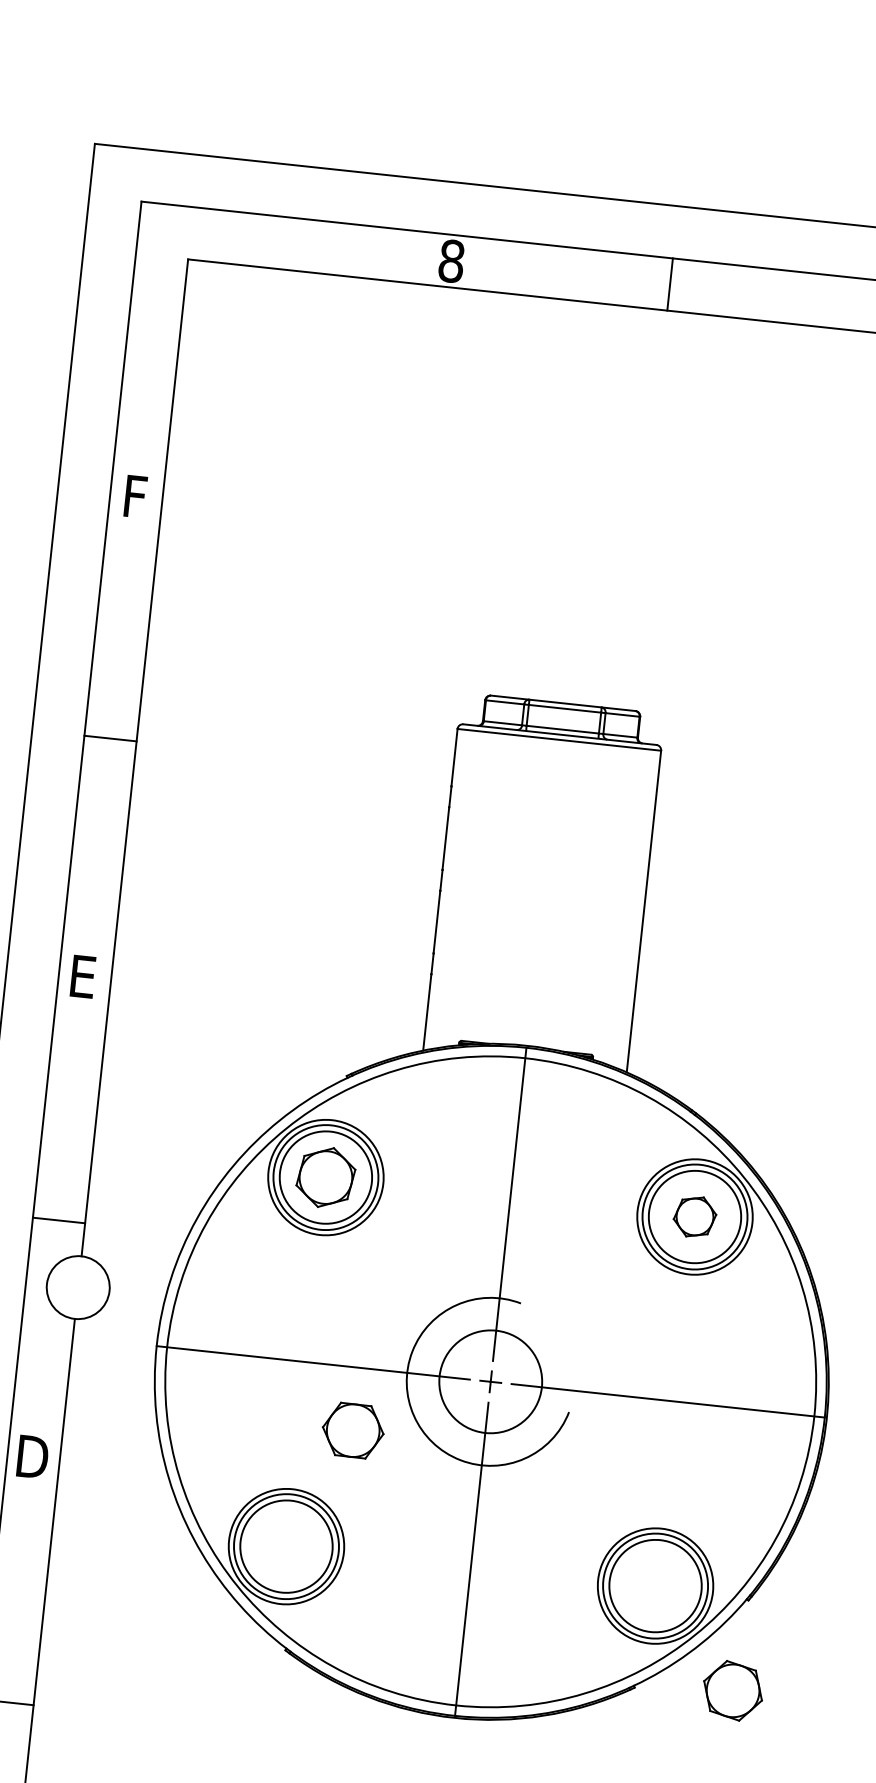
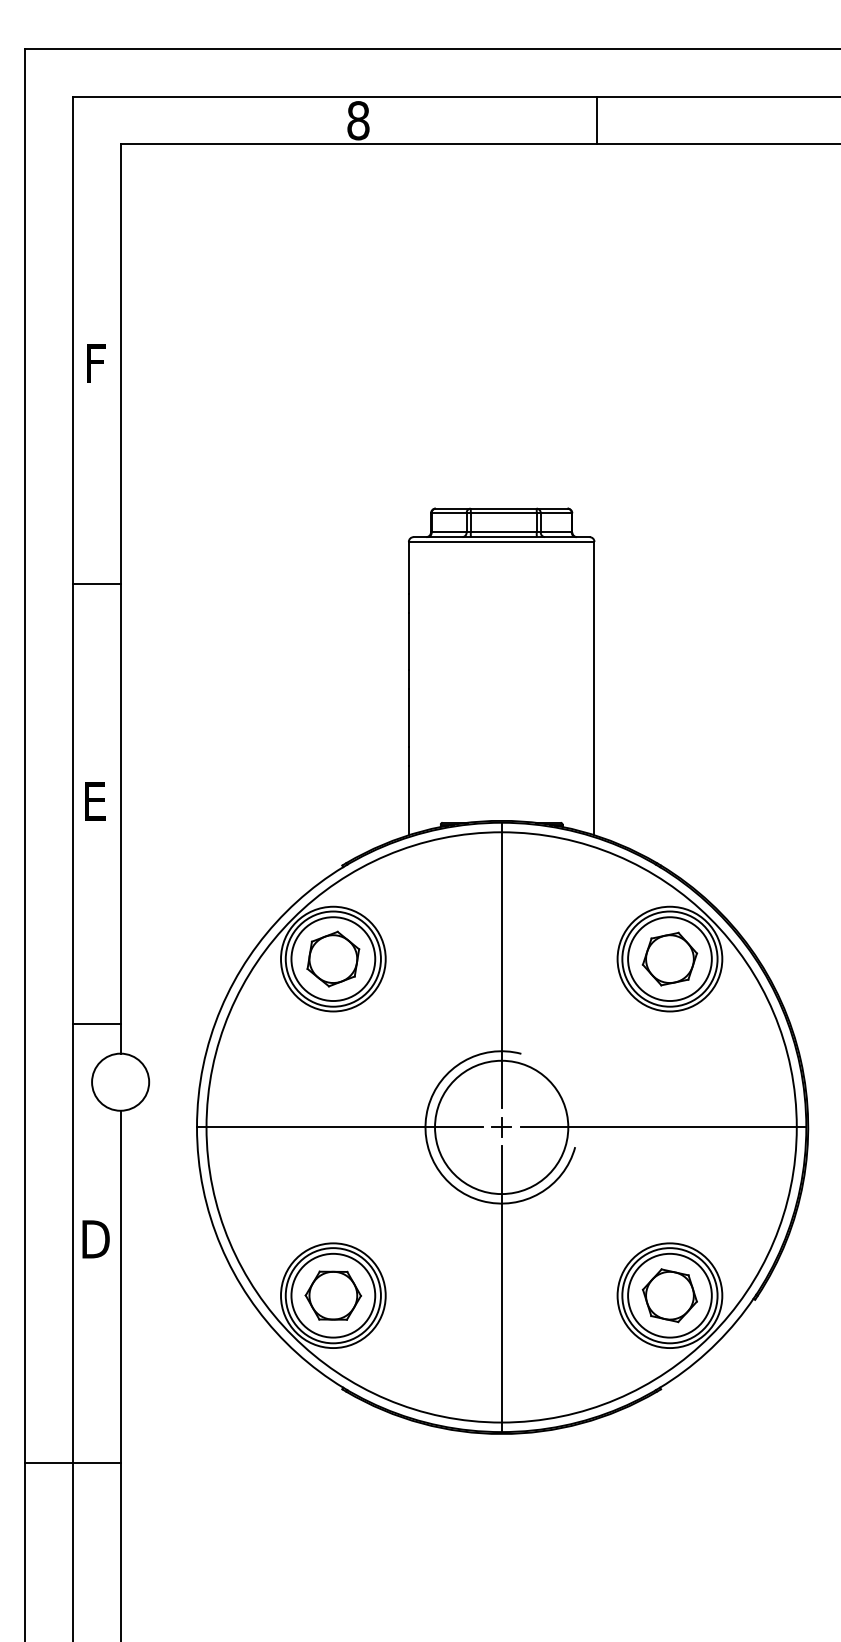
line: (669, 284) -> (596, 120), moved
part: (694, 1216) -> (669, 958), size x1.43
circle: (490, 1381) -> (501, 1127), size x1.43
part: (352, 1430) -> (332, 1295), moved
part: (732, 1690) -> (669, 1295), moved

